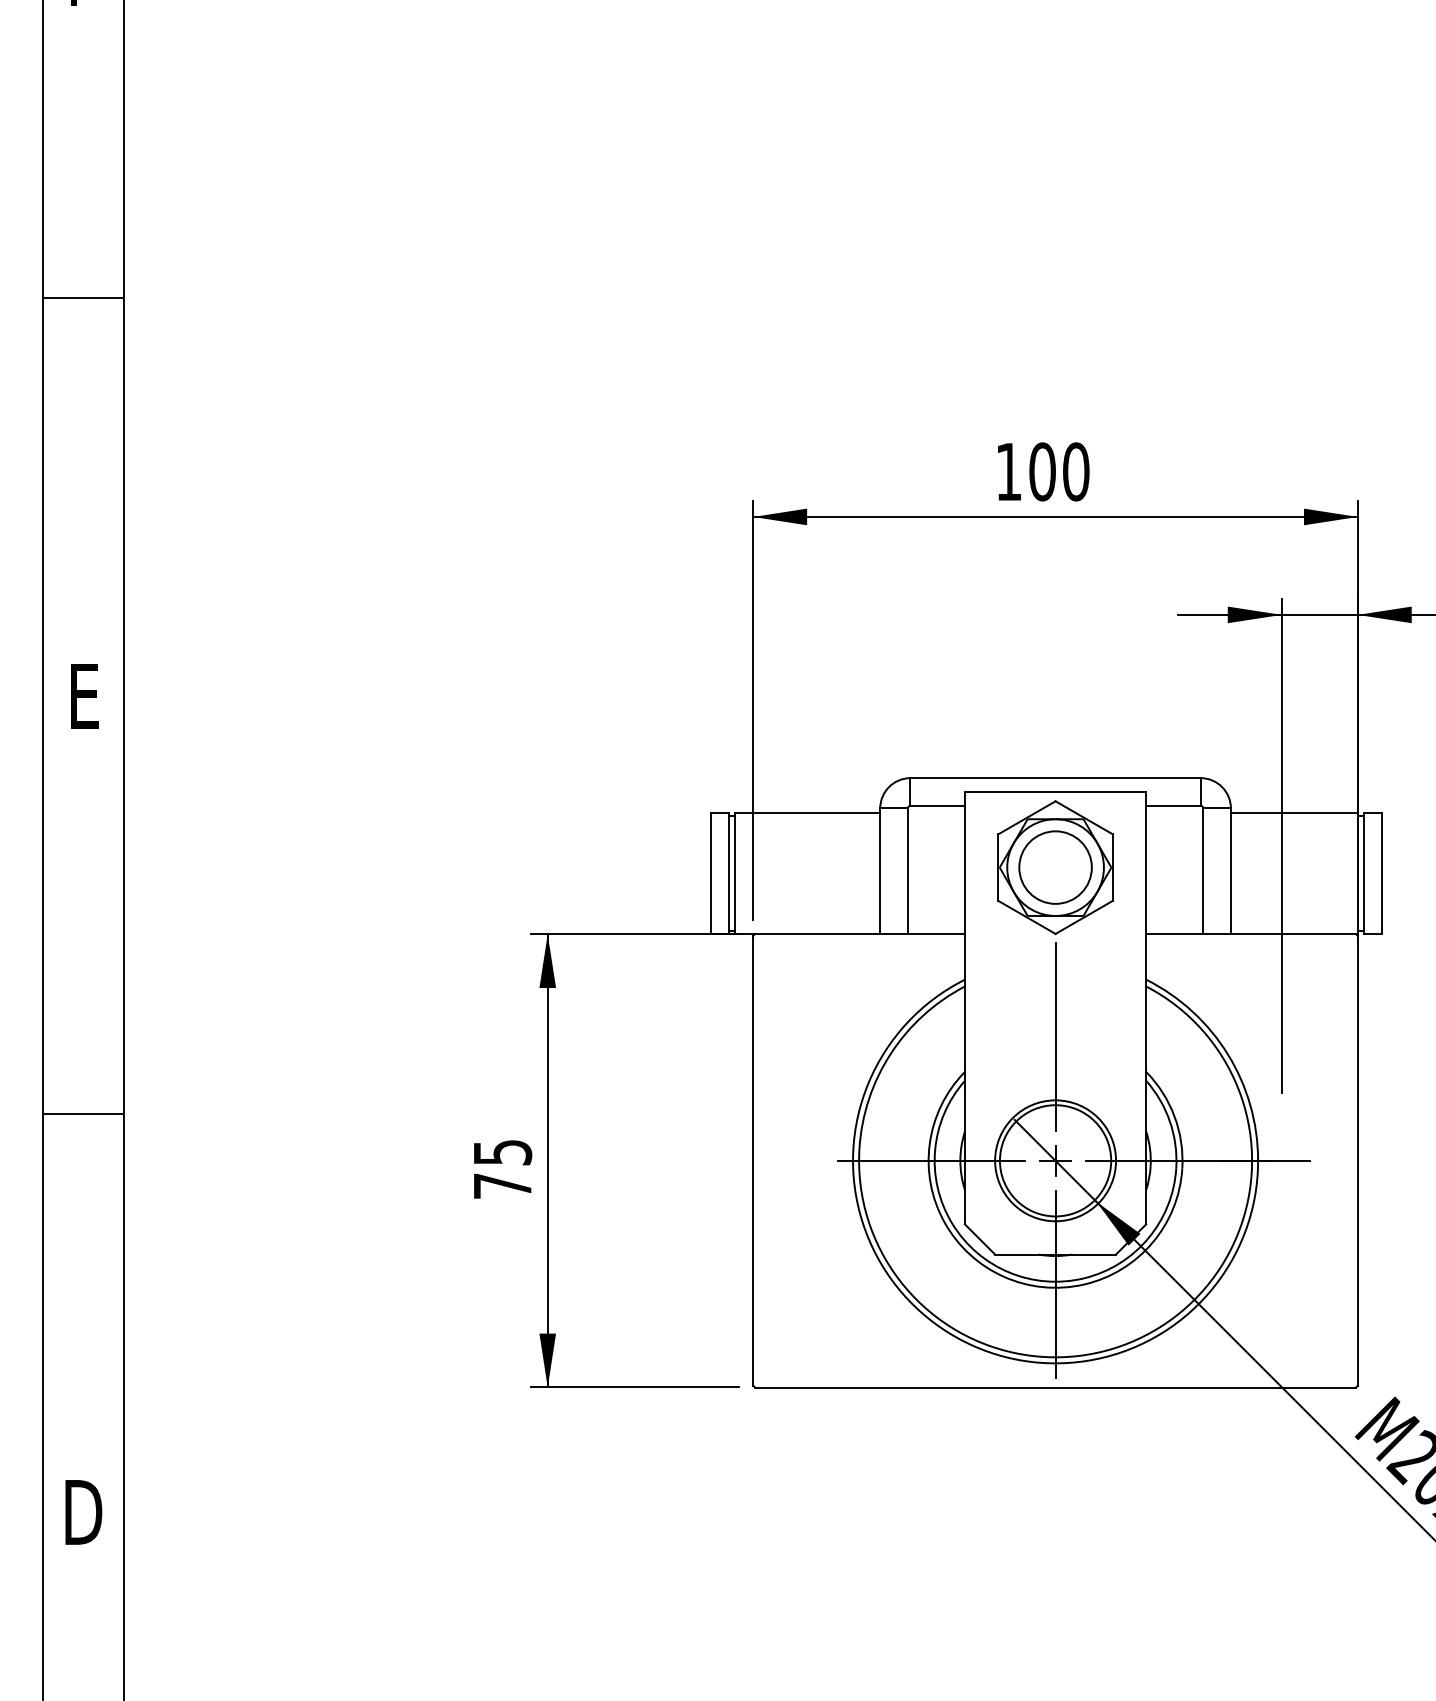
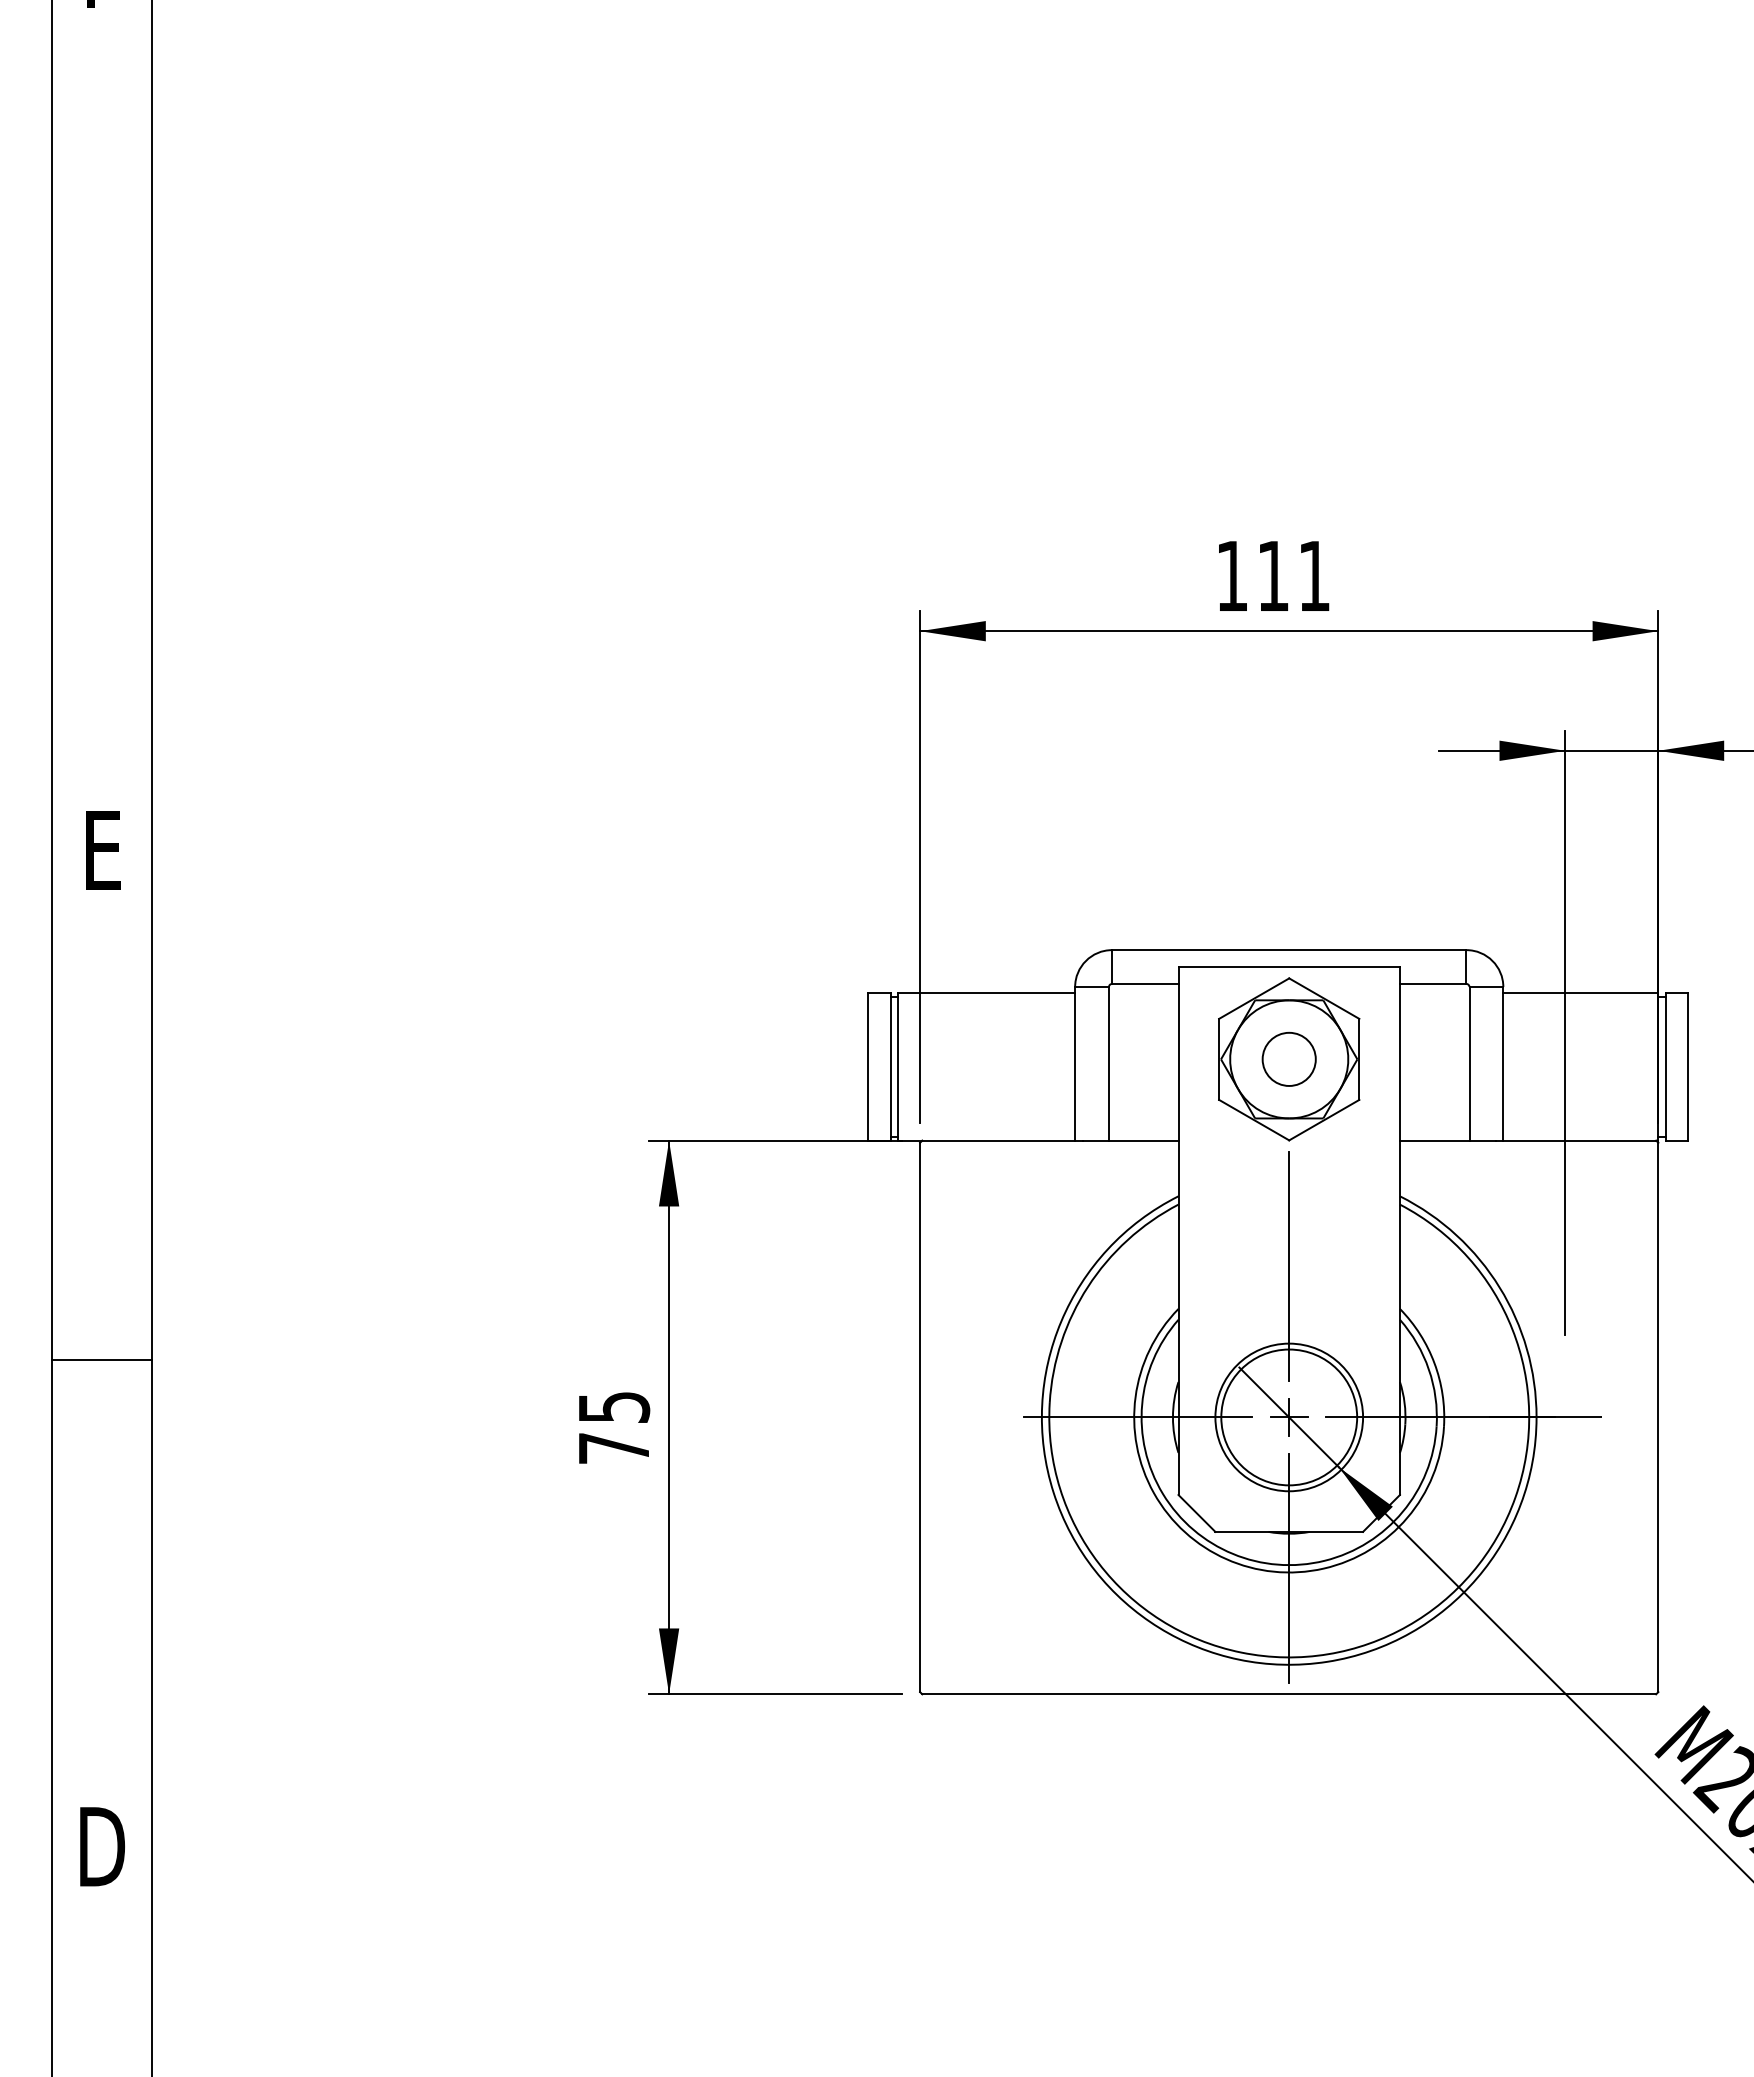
line: (83, 297) -> (102, 363), removed
text: (1059, 472) -> (1293, 576), 100 -> 111
circle: (1054, 867) -> (1288, 1059), size x0.6

